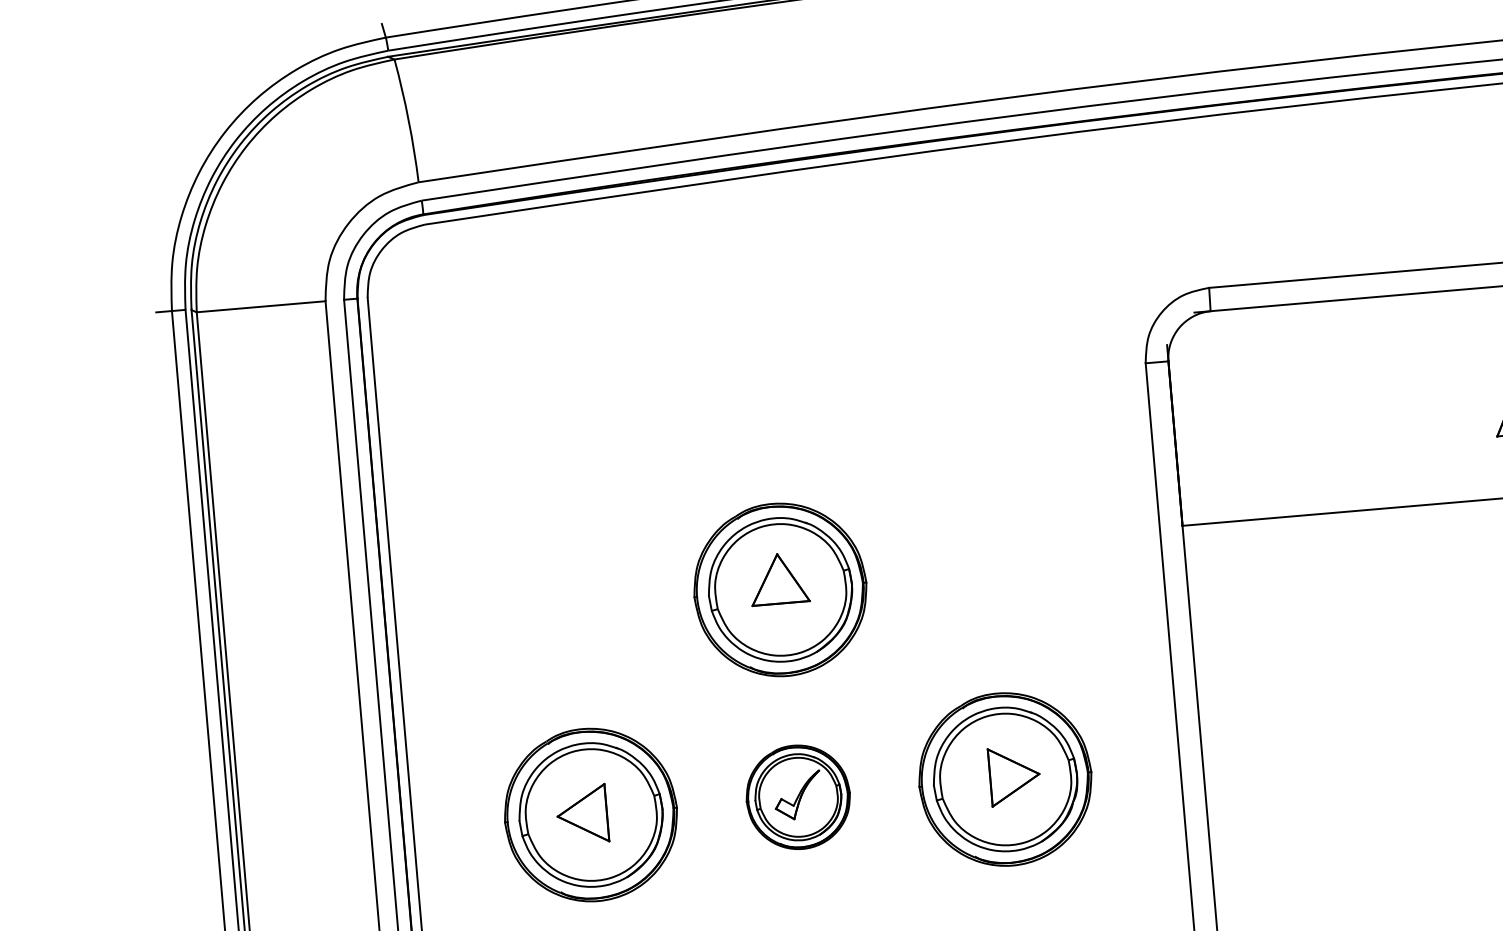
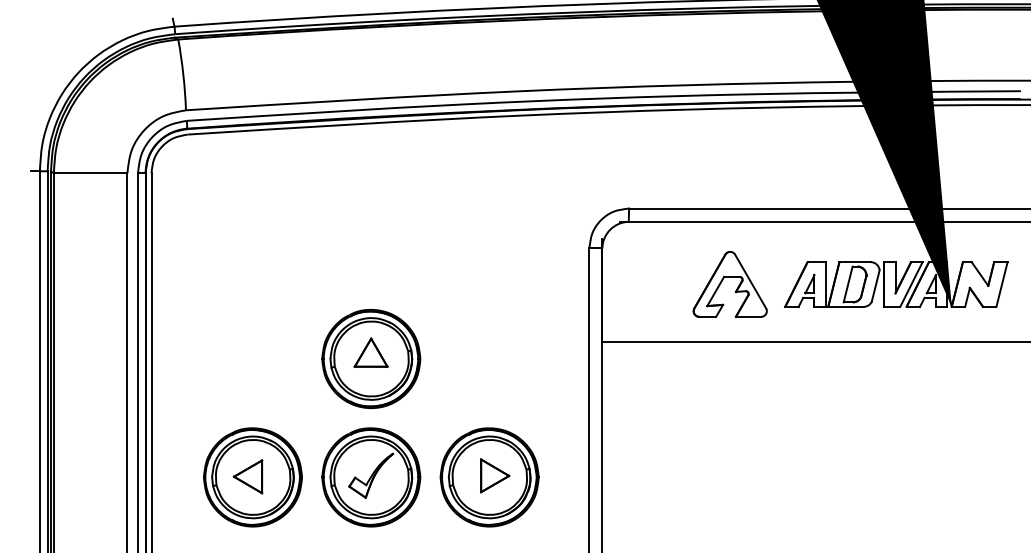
part: (1395, 393) -> (729, 277), added
part: (798, 797) -> (371, 477), size x1.67

